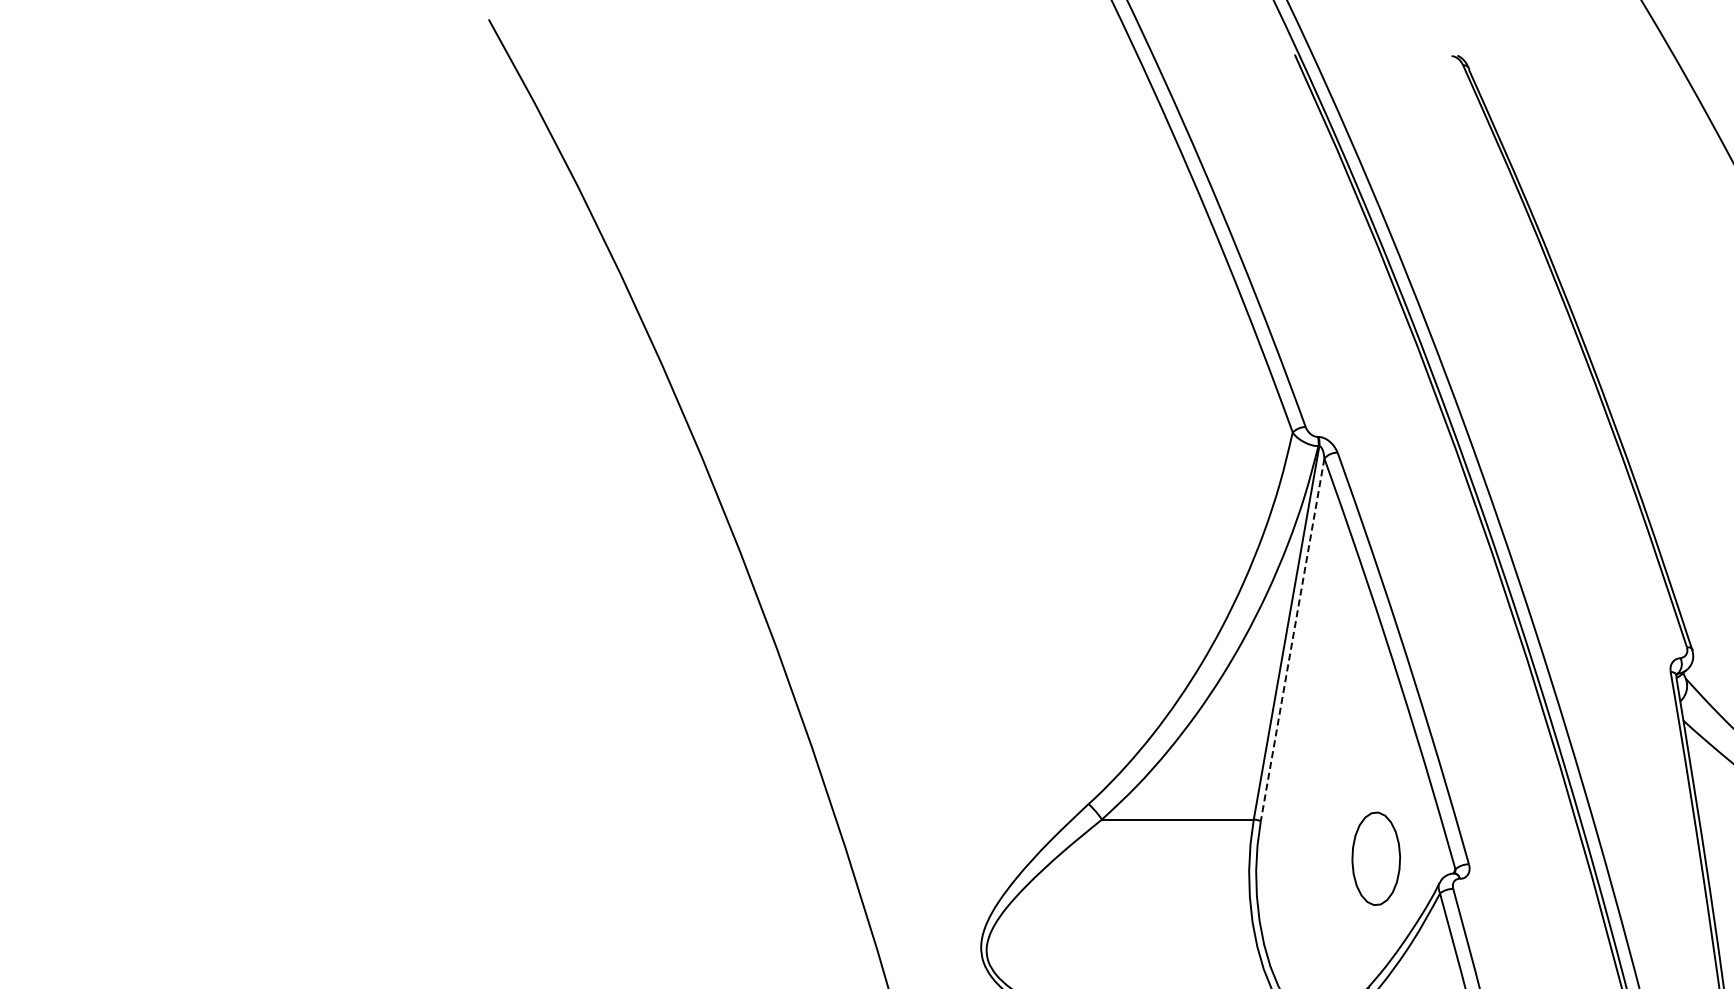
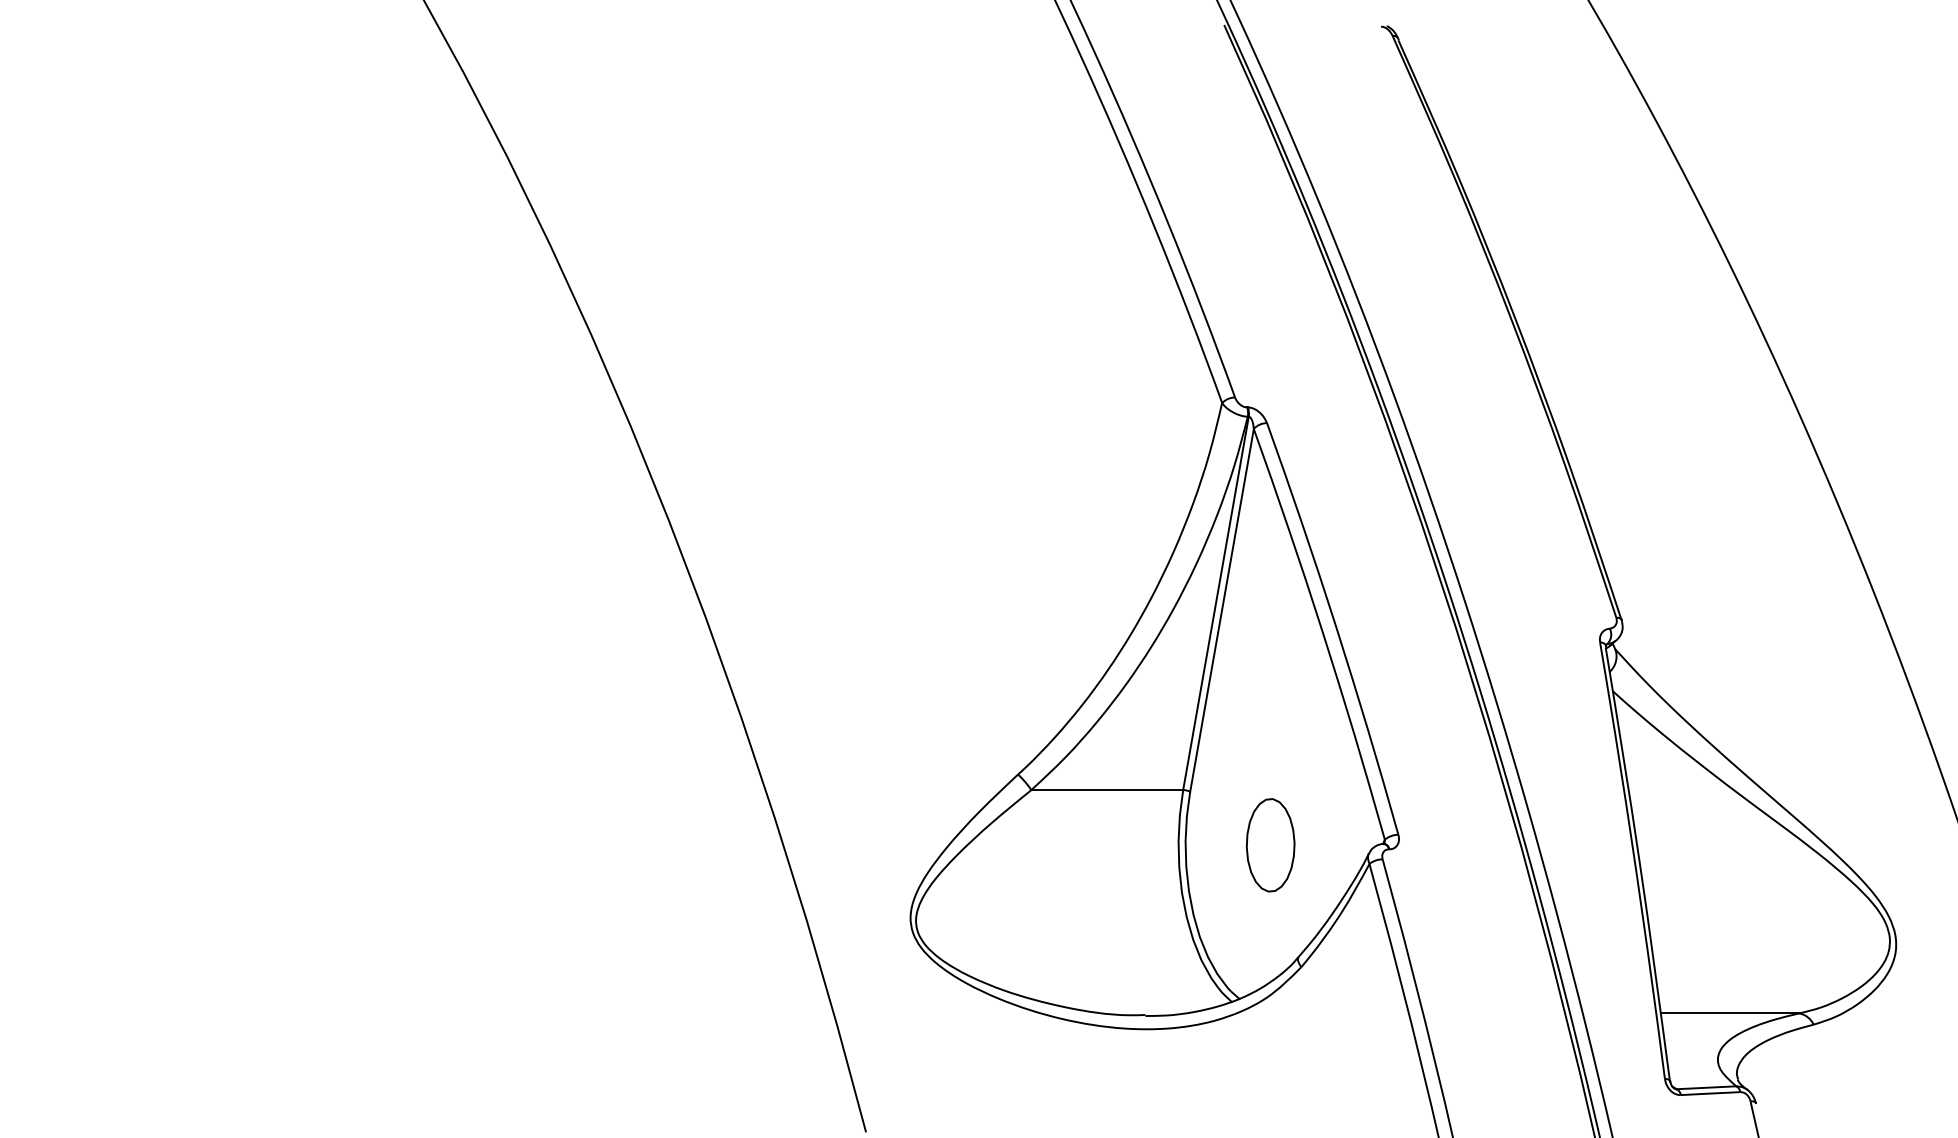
line: (1292, 640) -> (1221, 610), dashed -> solid
part: (1376, 859) -> (1270, 845), moved

